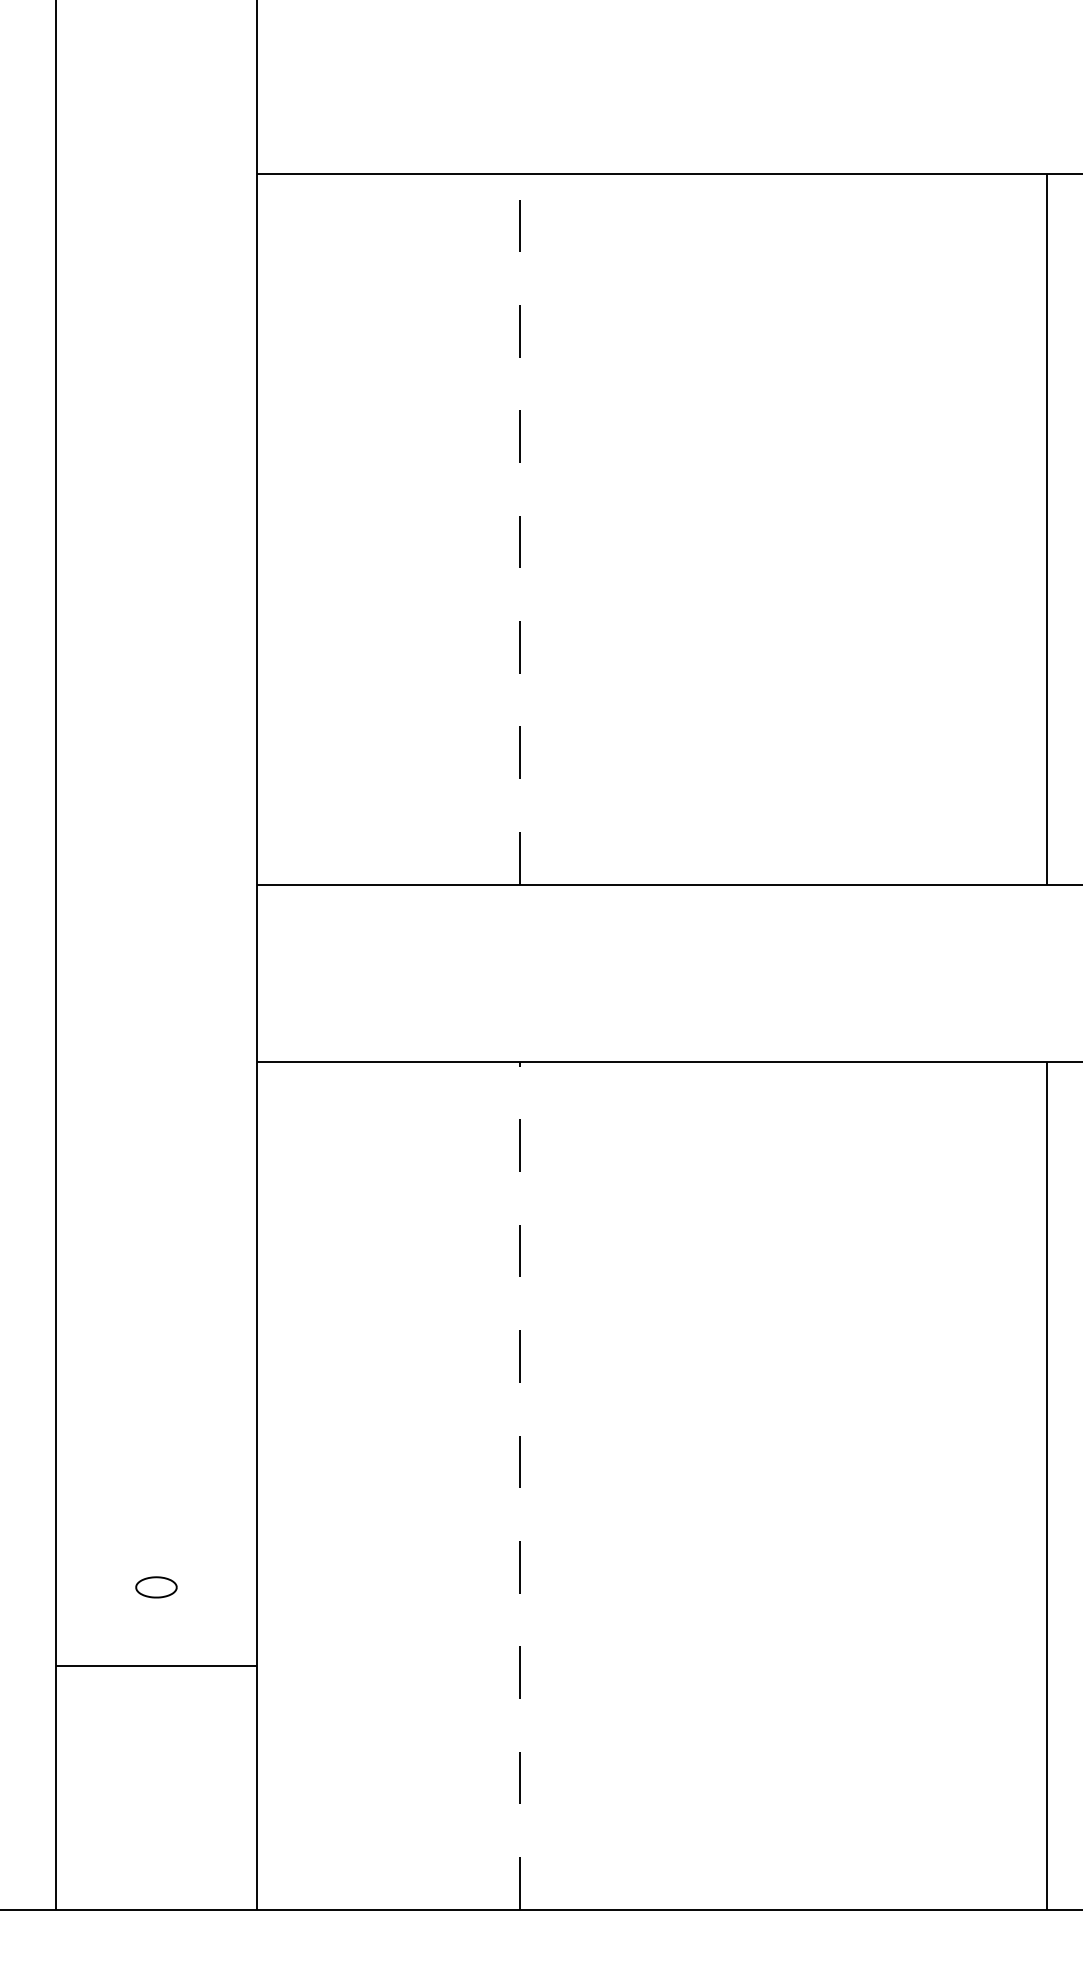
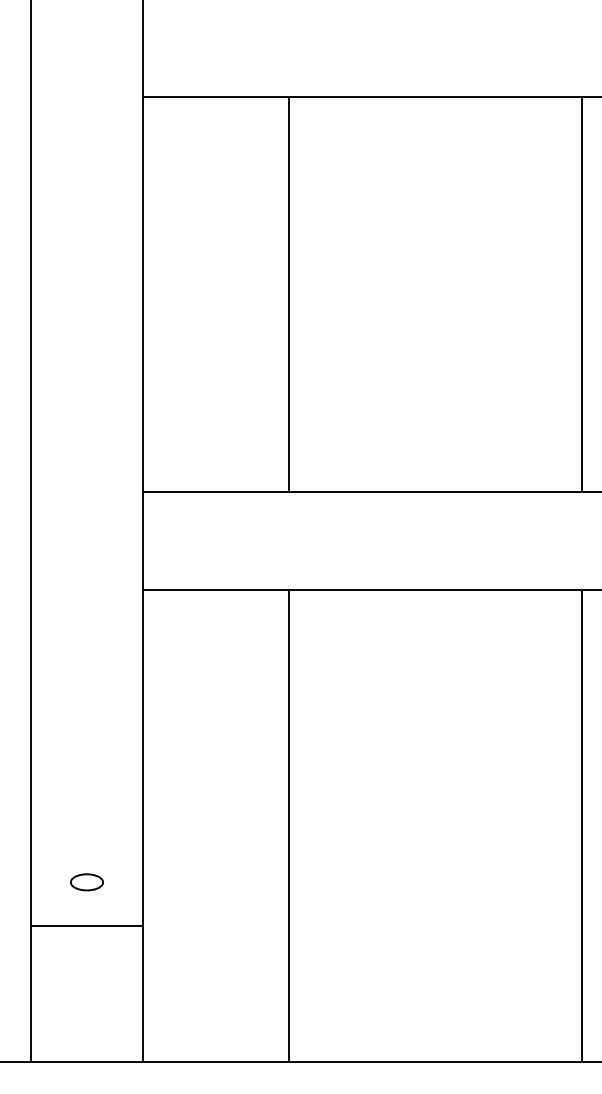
line: (520, 527) -> (289, 293), dashed -> solid
line: (520, 1485) -> (289, 825), dashed -> solid
part: (155, 1587) -> (86, 882), size x1.43

